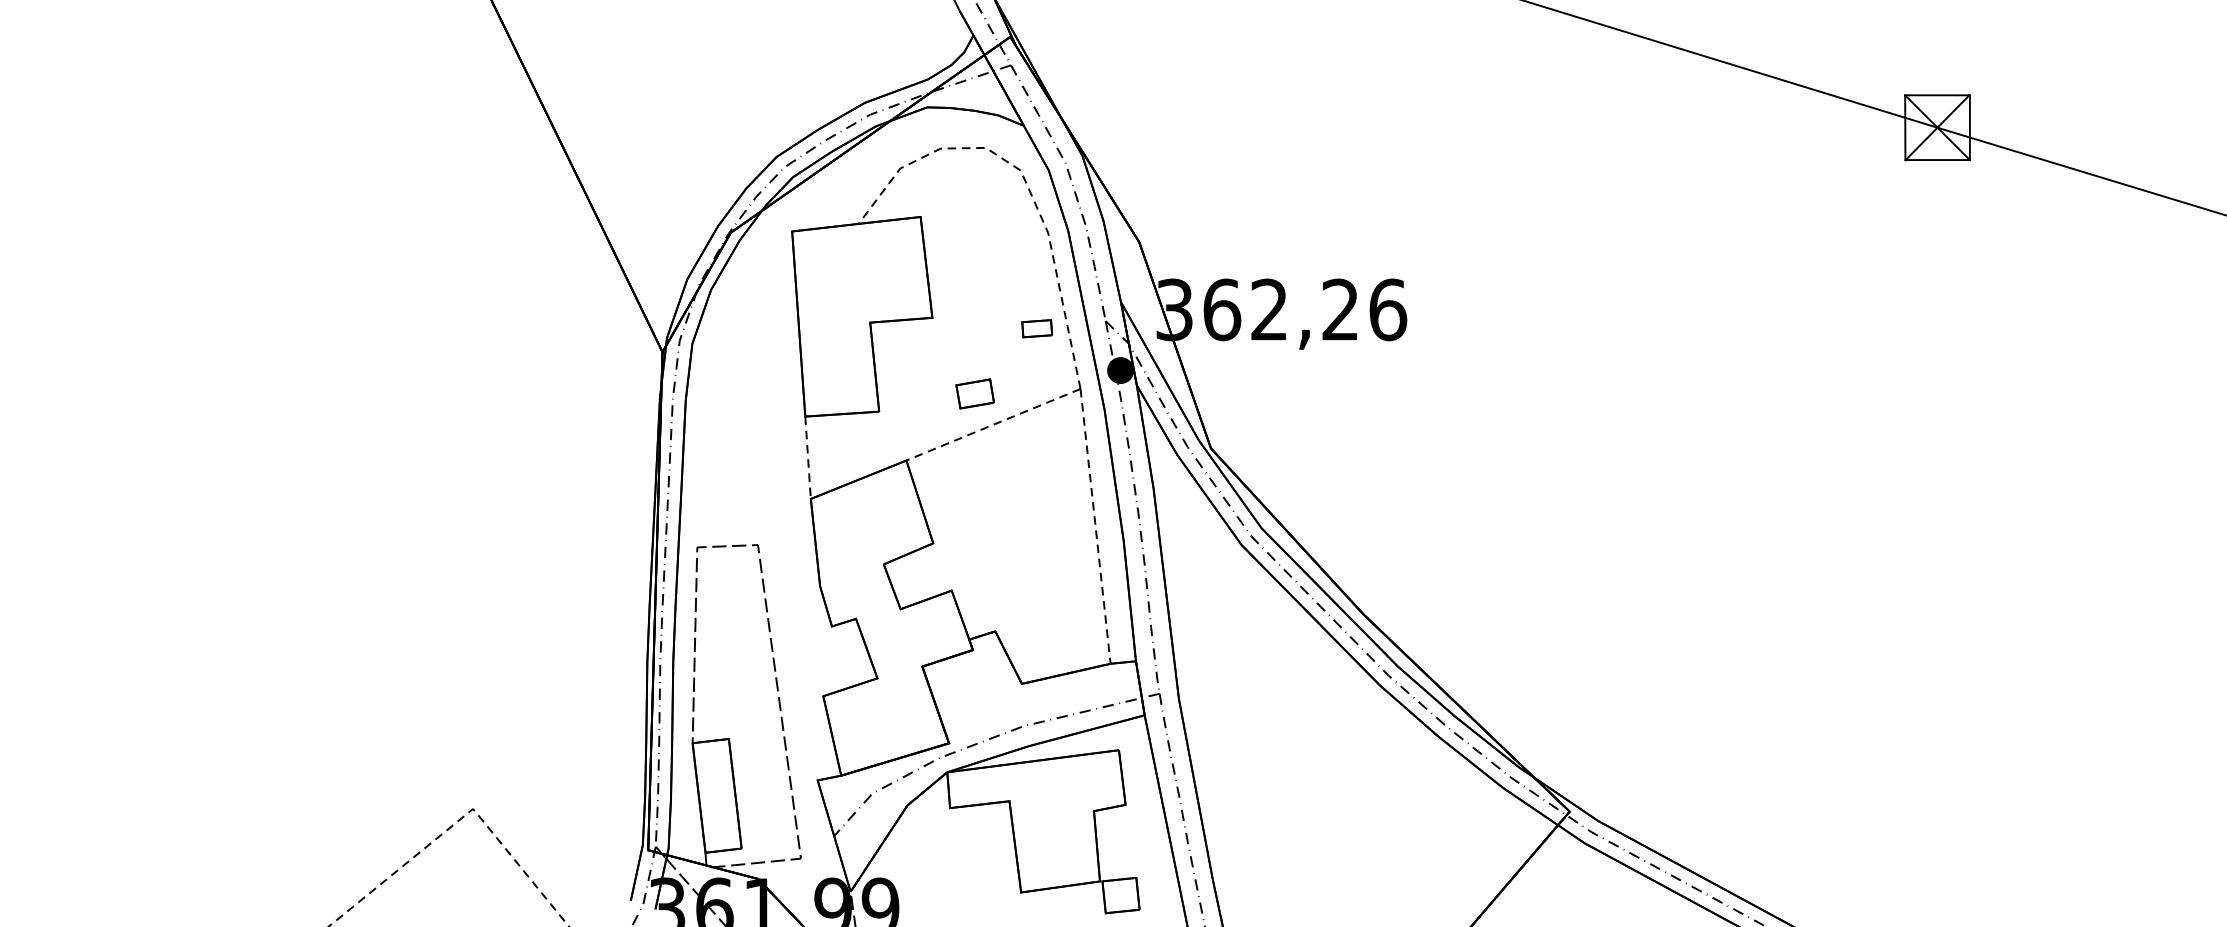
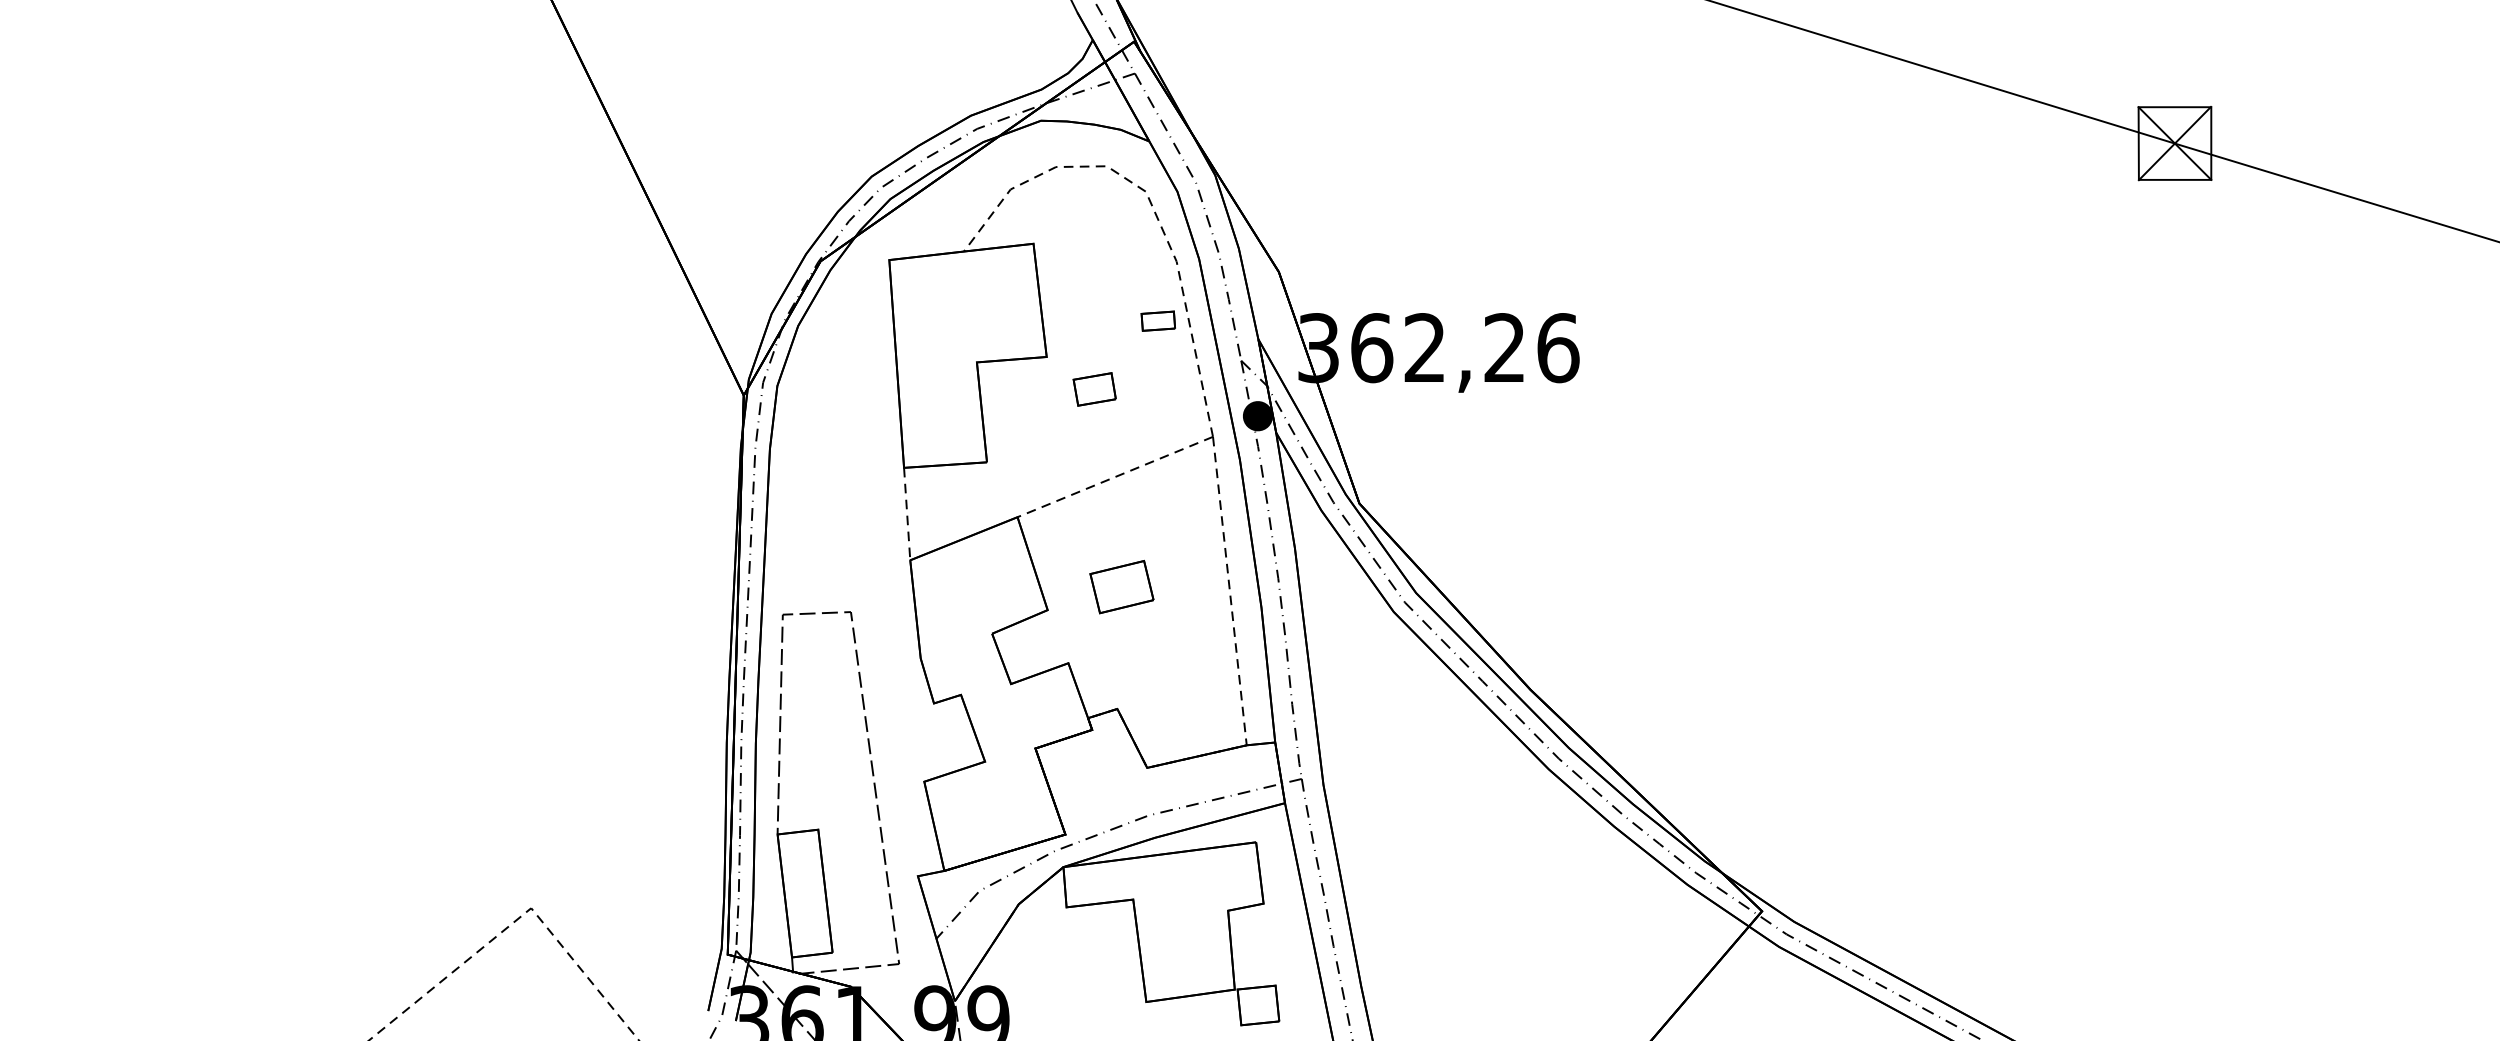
part: (1036, 328) -> (1157, 320), moved
part: (974, 394) -> (1094, 389), moved
part: (999, 522) -> (1121, 586), added

